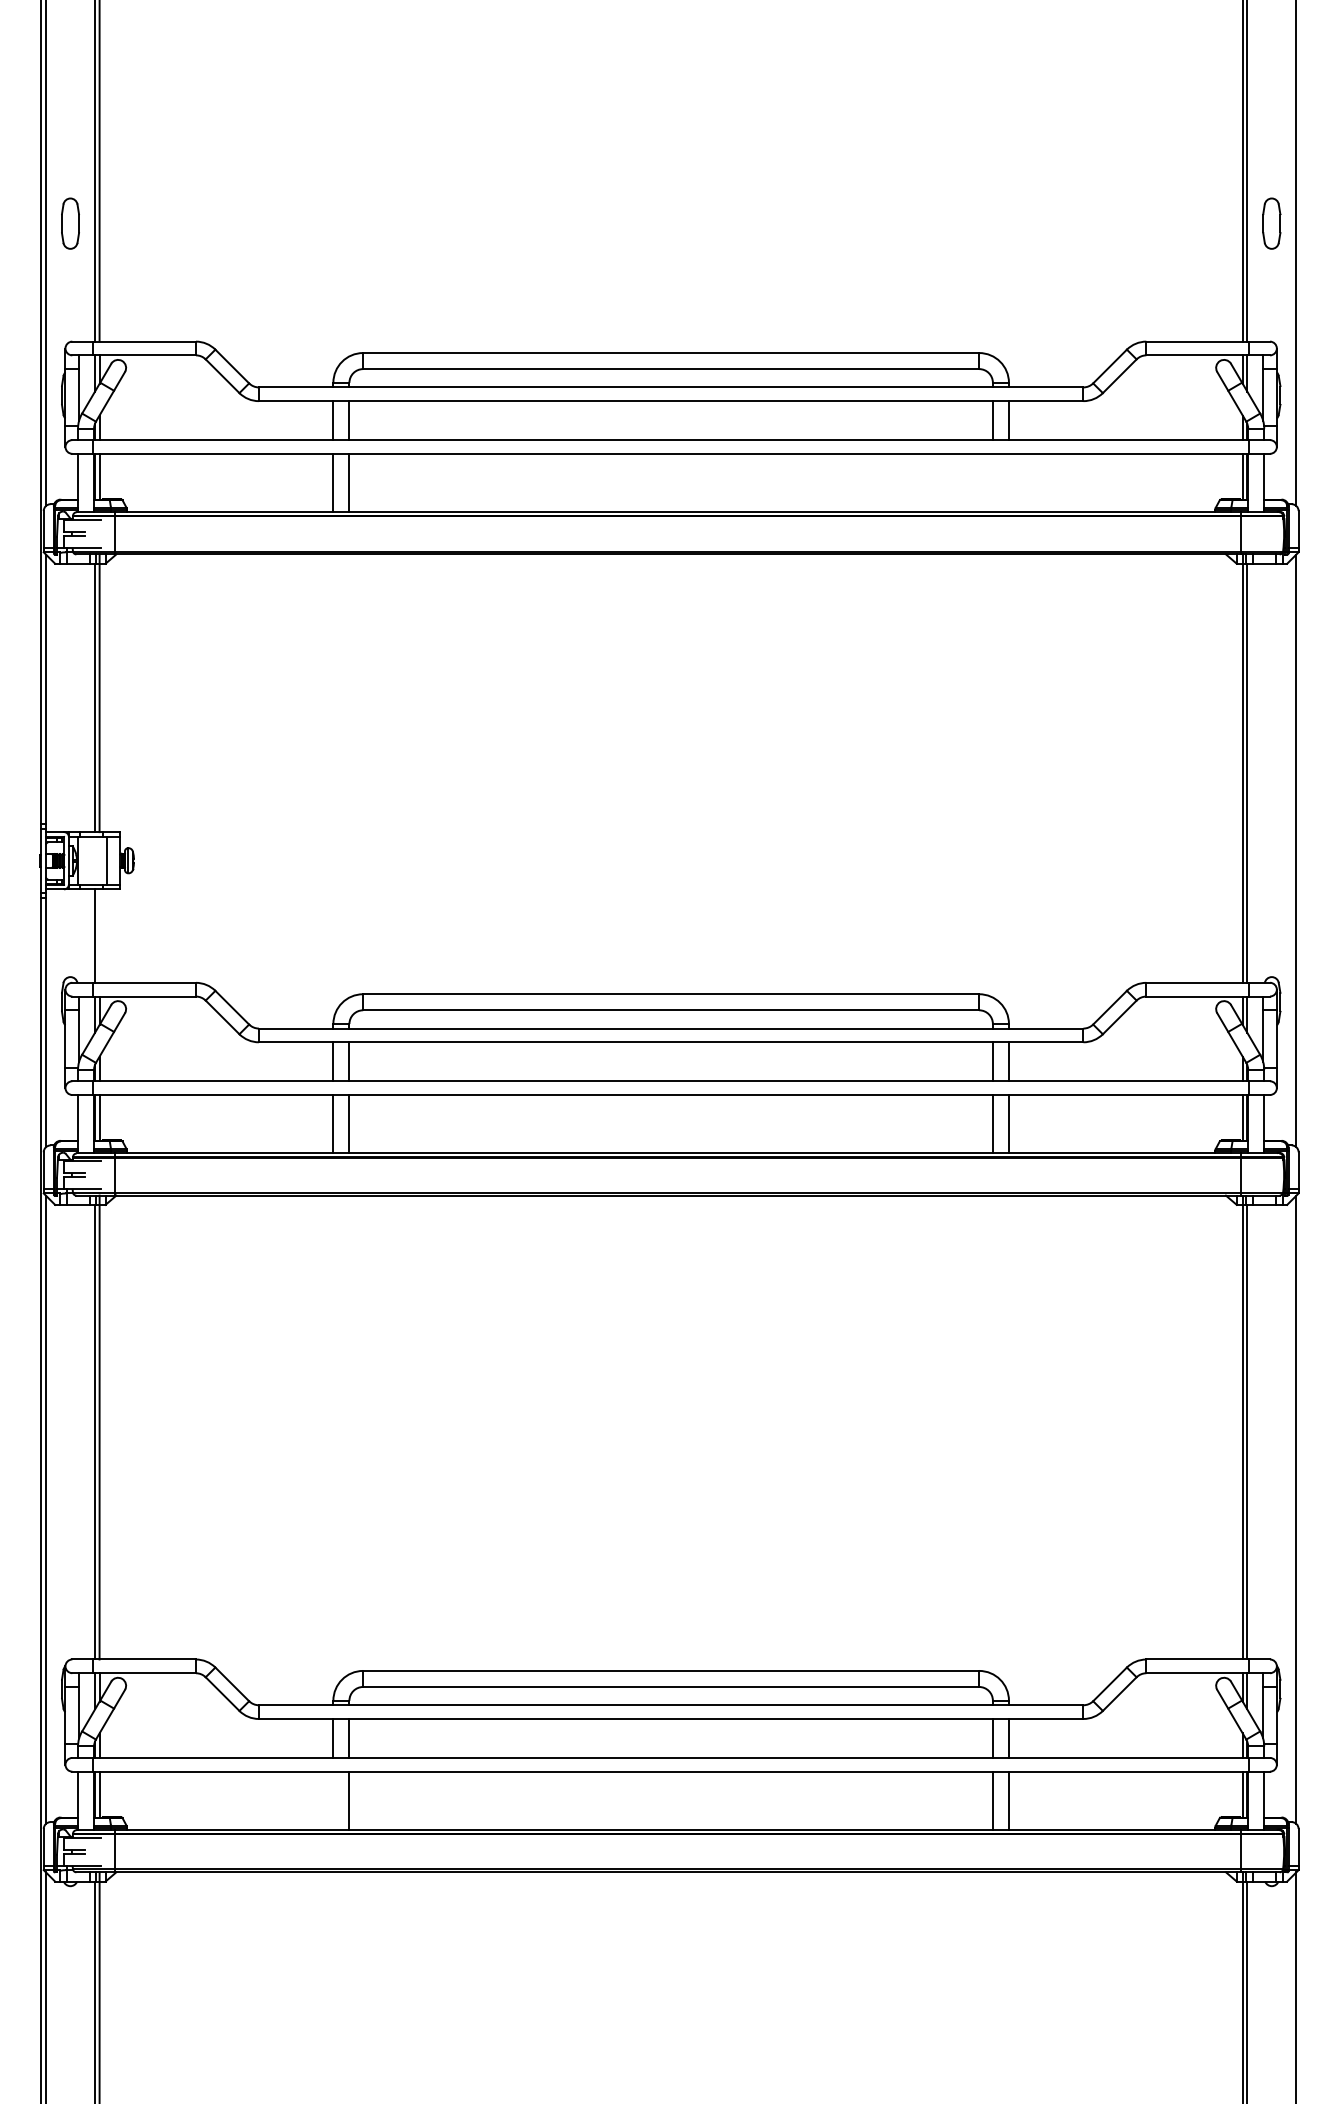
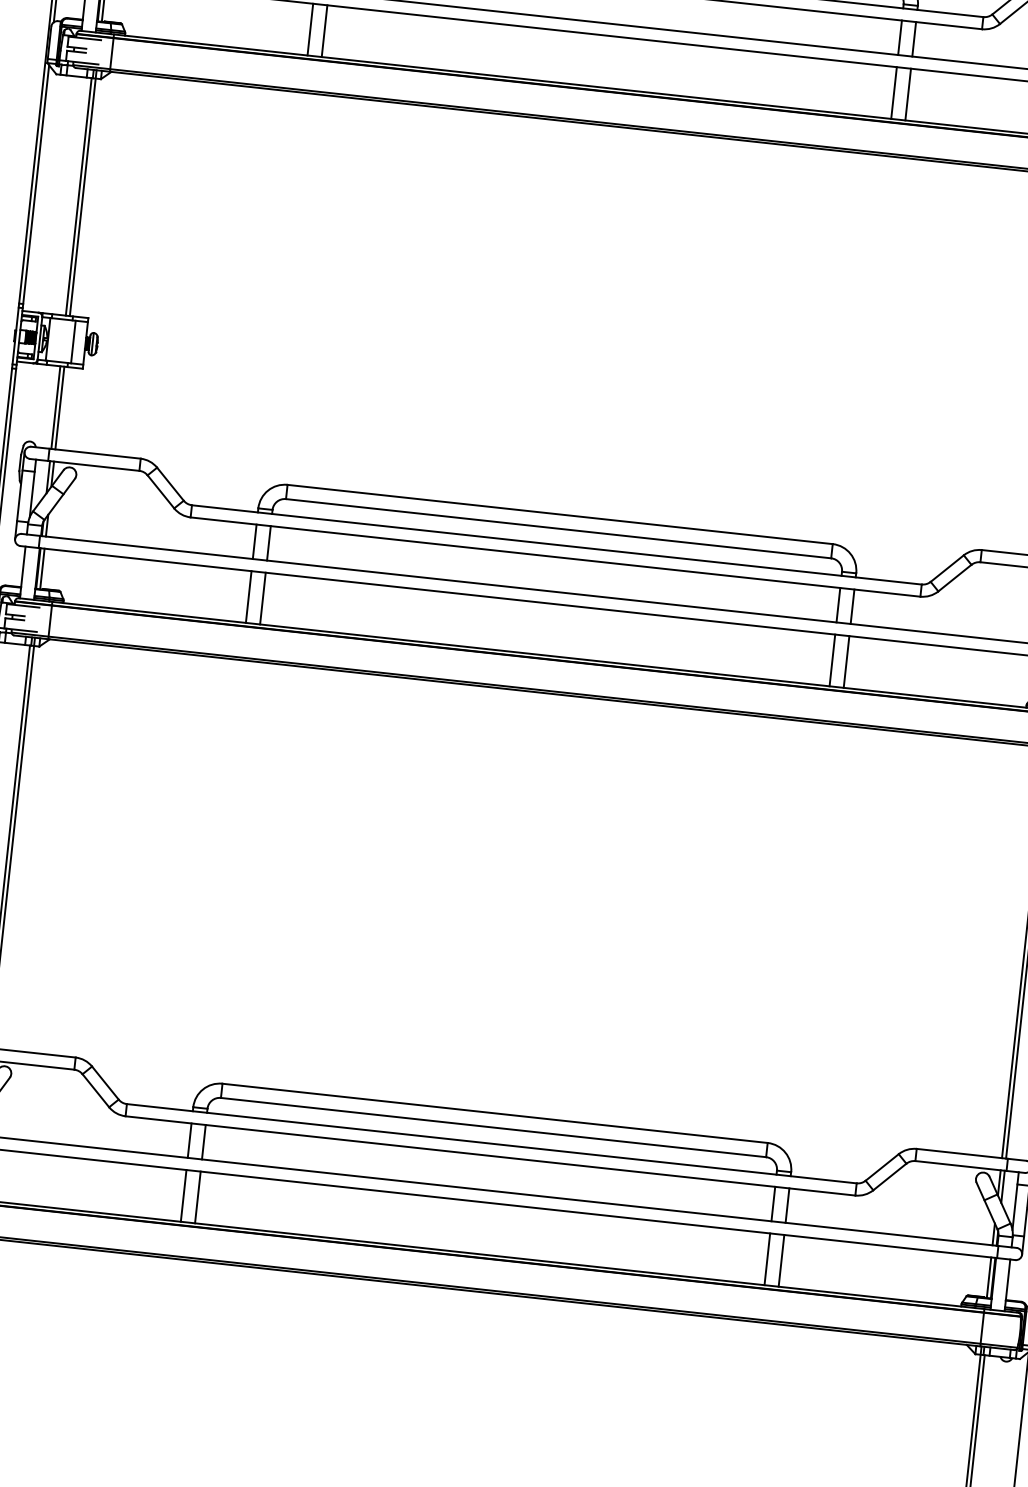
line: (992, 482) -> (893, 92), added
line: (1008, 482) -> (907, 94), added
line: (99, 935) -> (59, 407), added
line: (333, 1800) -> (183, 1195), added

